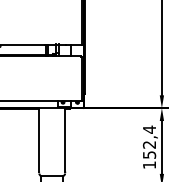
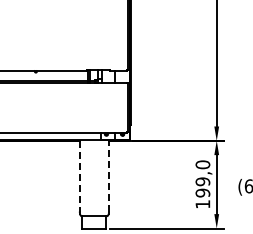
line: (65, 139) -> (109, 175), solid -> dashed
line: (38, 140) -> (79, 176), solid -> dashed
text: (149, 141) -> (202, 178), 152,4 -> 199,0

